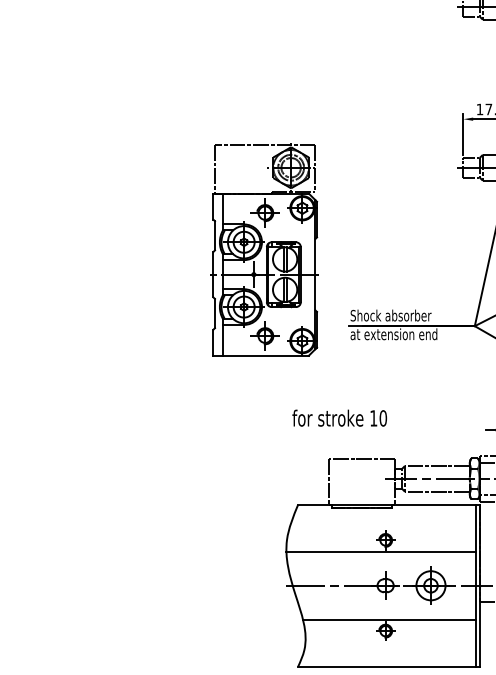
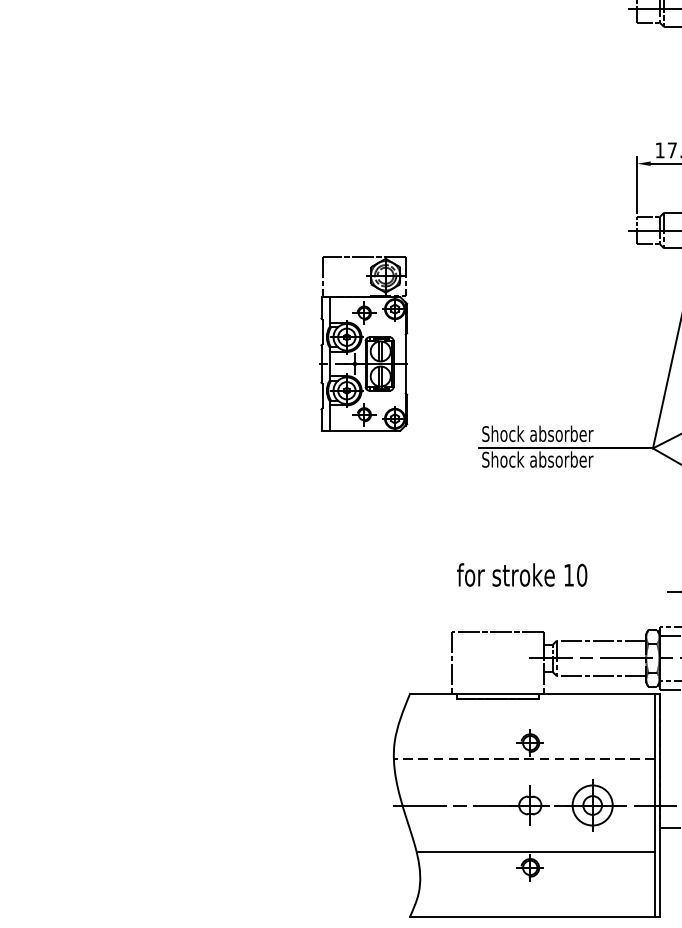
part: (264, 249) -> (363, 342), size x0.6
text: (393, 334) -> (541, 459), at extension end -> Shock absorber
text: (339, 417) -> (521, 574), moved
line: (381, 551) -> (524, 758), solid -> dashed

